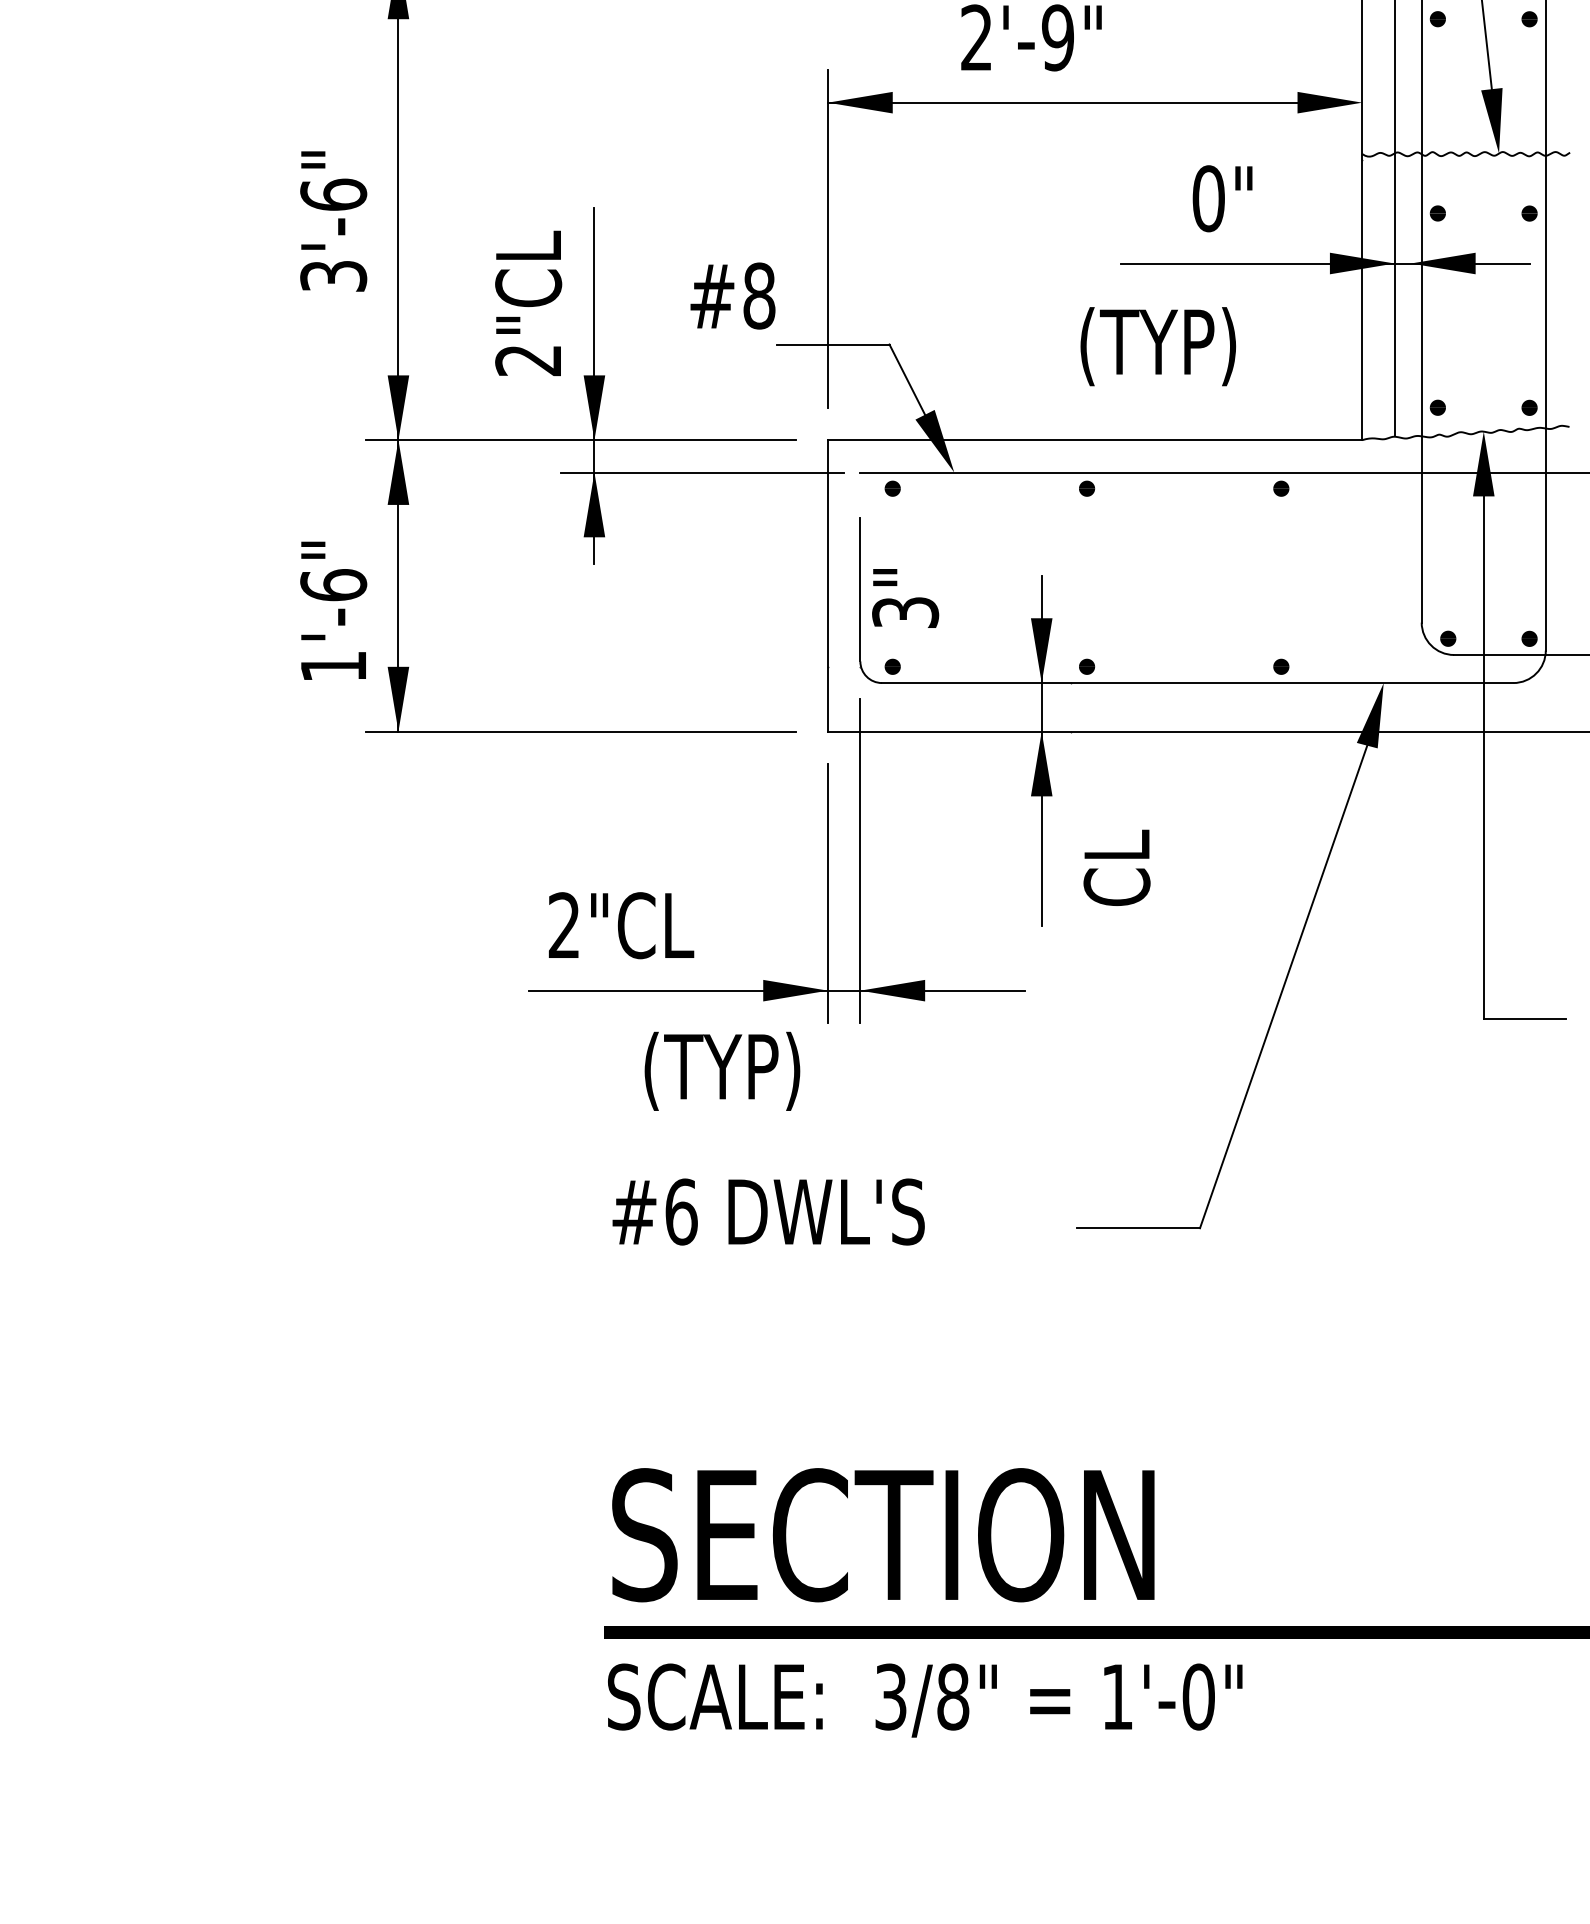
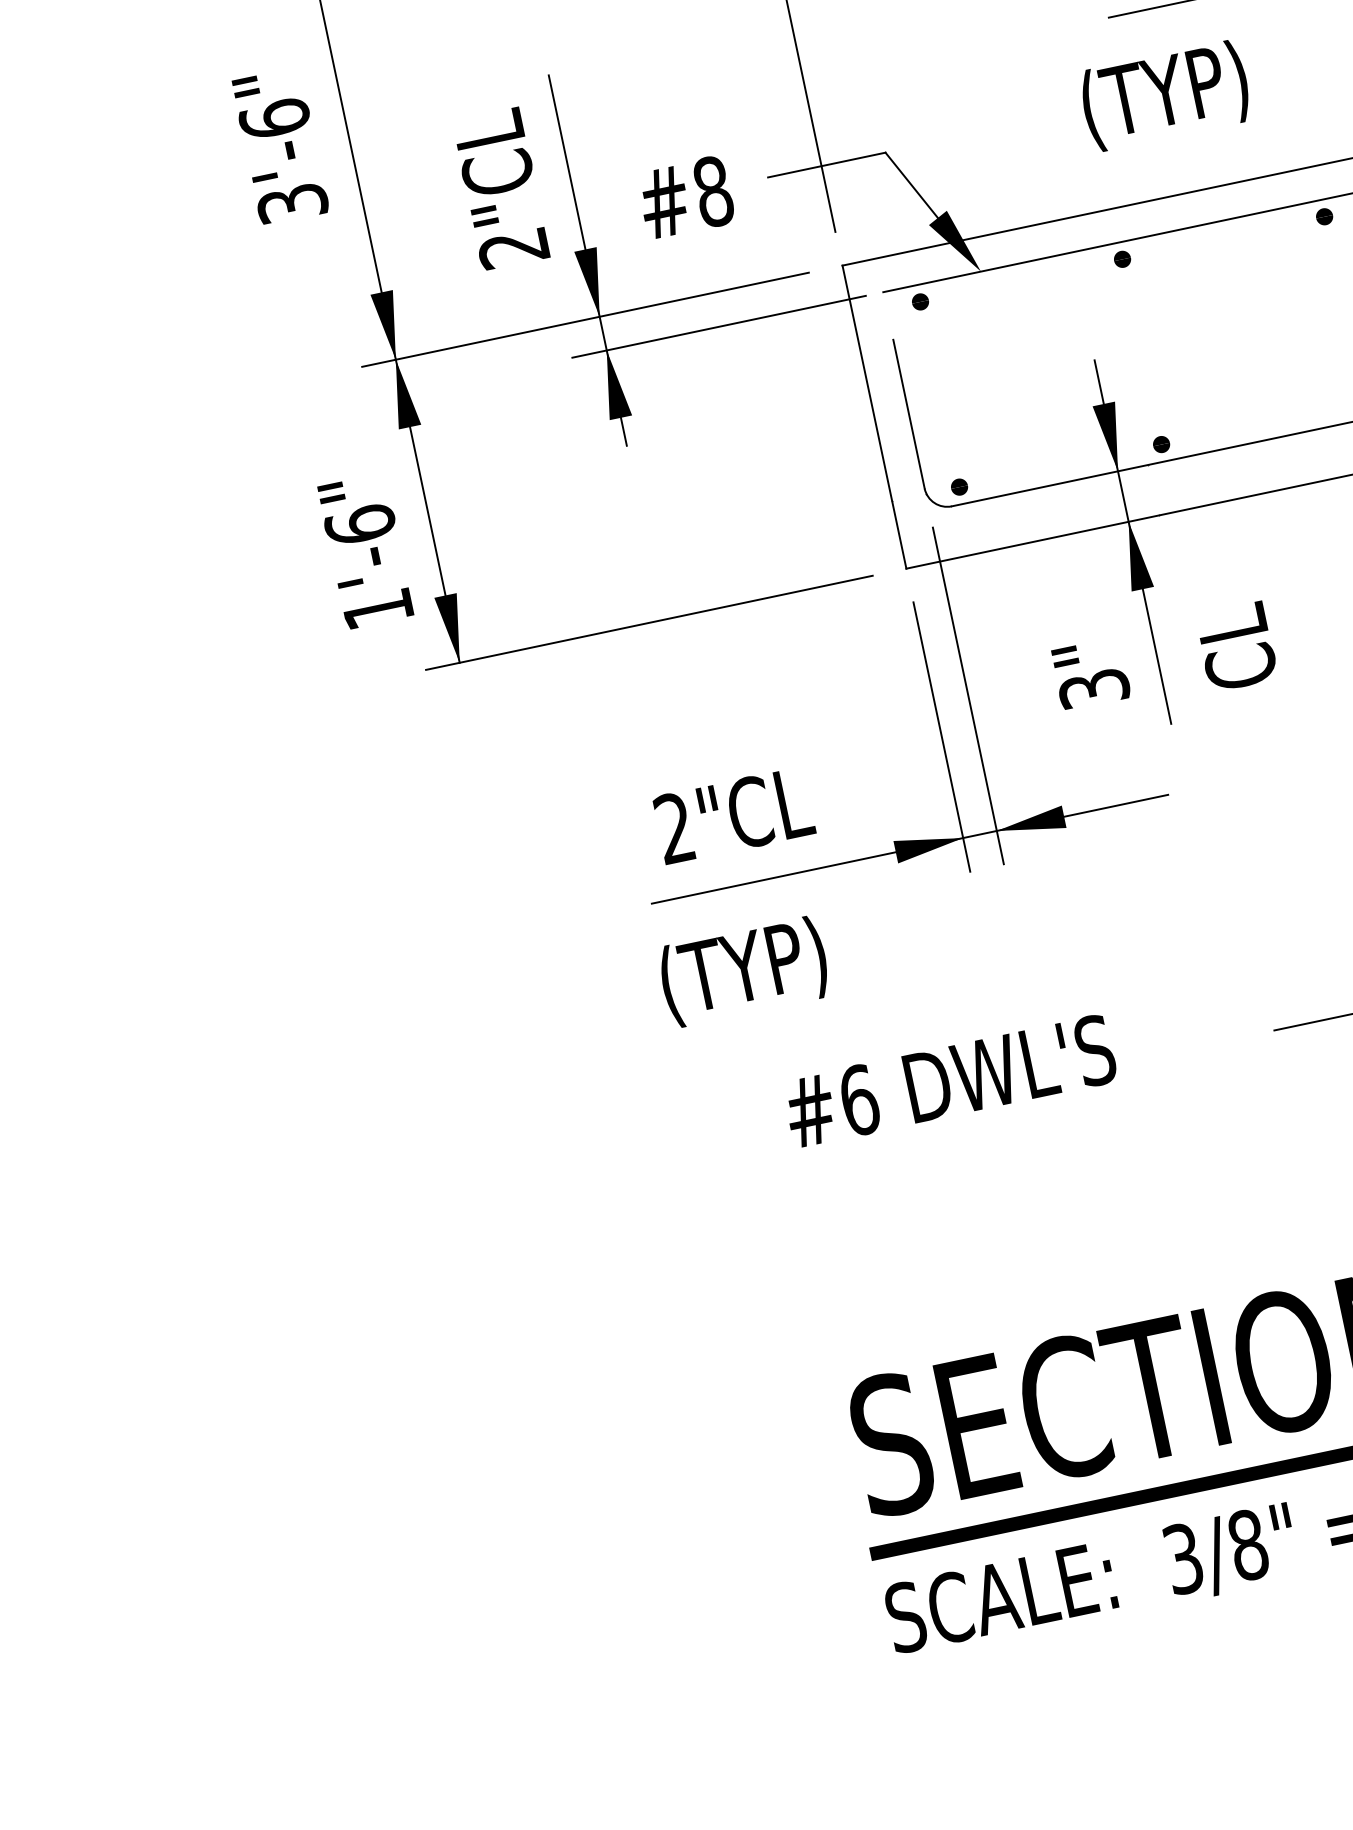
text: (732, 295) -> (685, 197), moved
text: (905, 598) -> (1090, 674), moved
text: (722, 1070) -> (744, 970), moved

